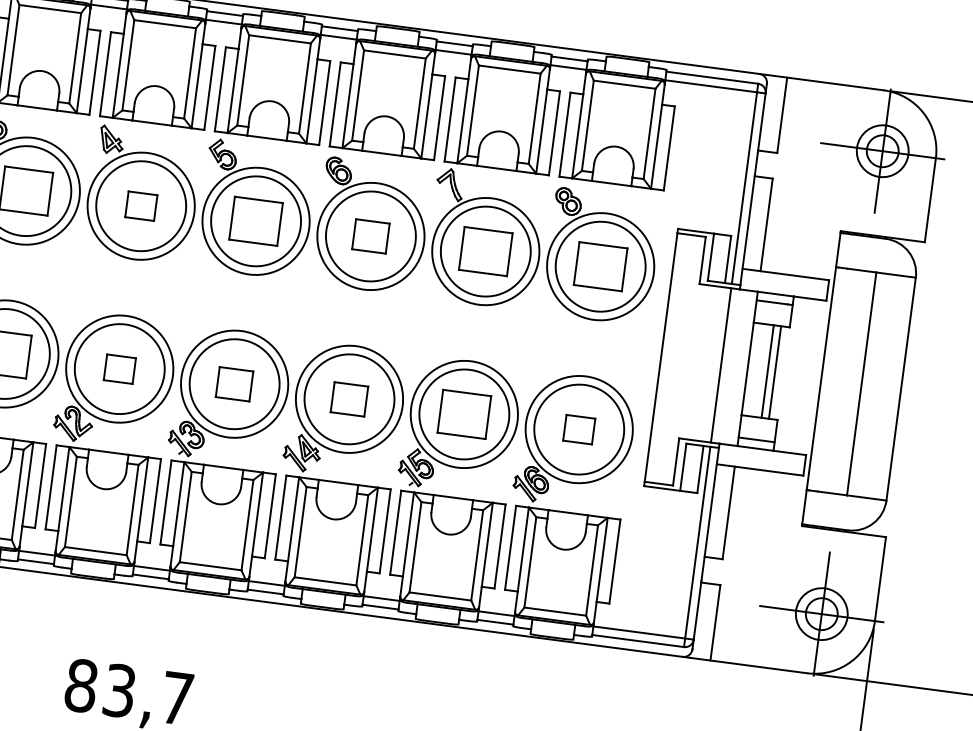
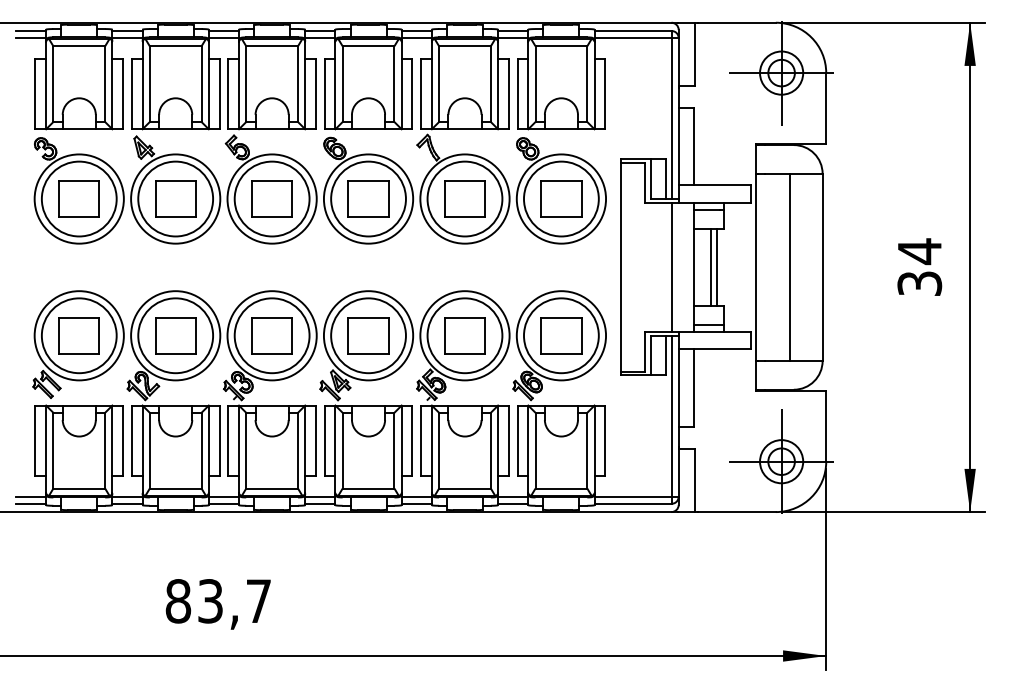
part: (141, 205) -> (175, 198), size x1.67
part: (370, 235) -> (368, 198), size x1.43
part: (119, 368) -> (175, 335), size x1.67
part: (233, 383) -> (271, 335), size x1.43
part: (349, 399) -> (368, 335), size x1.43
part: (579, 429) -> (561, 335), size x1.67

